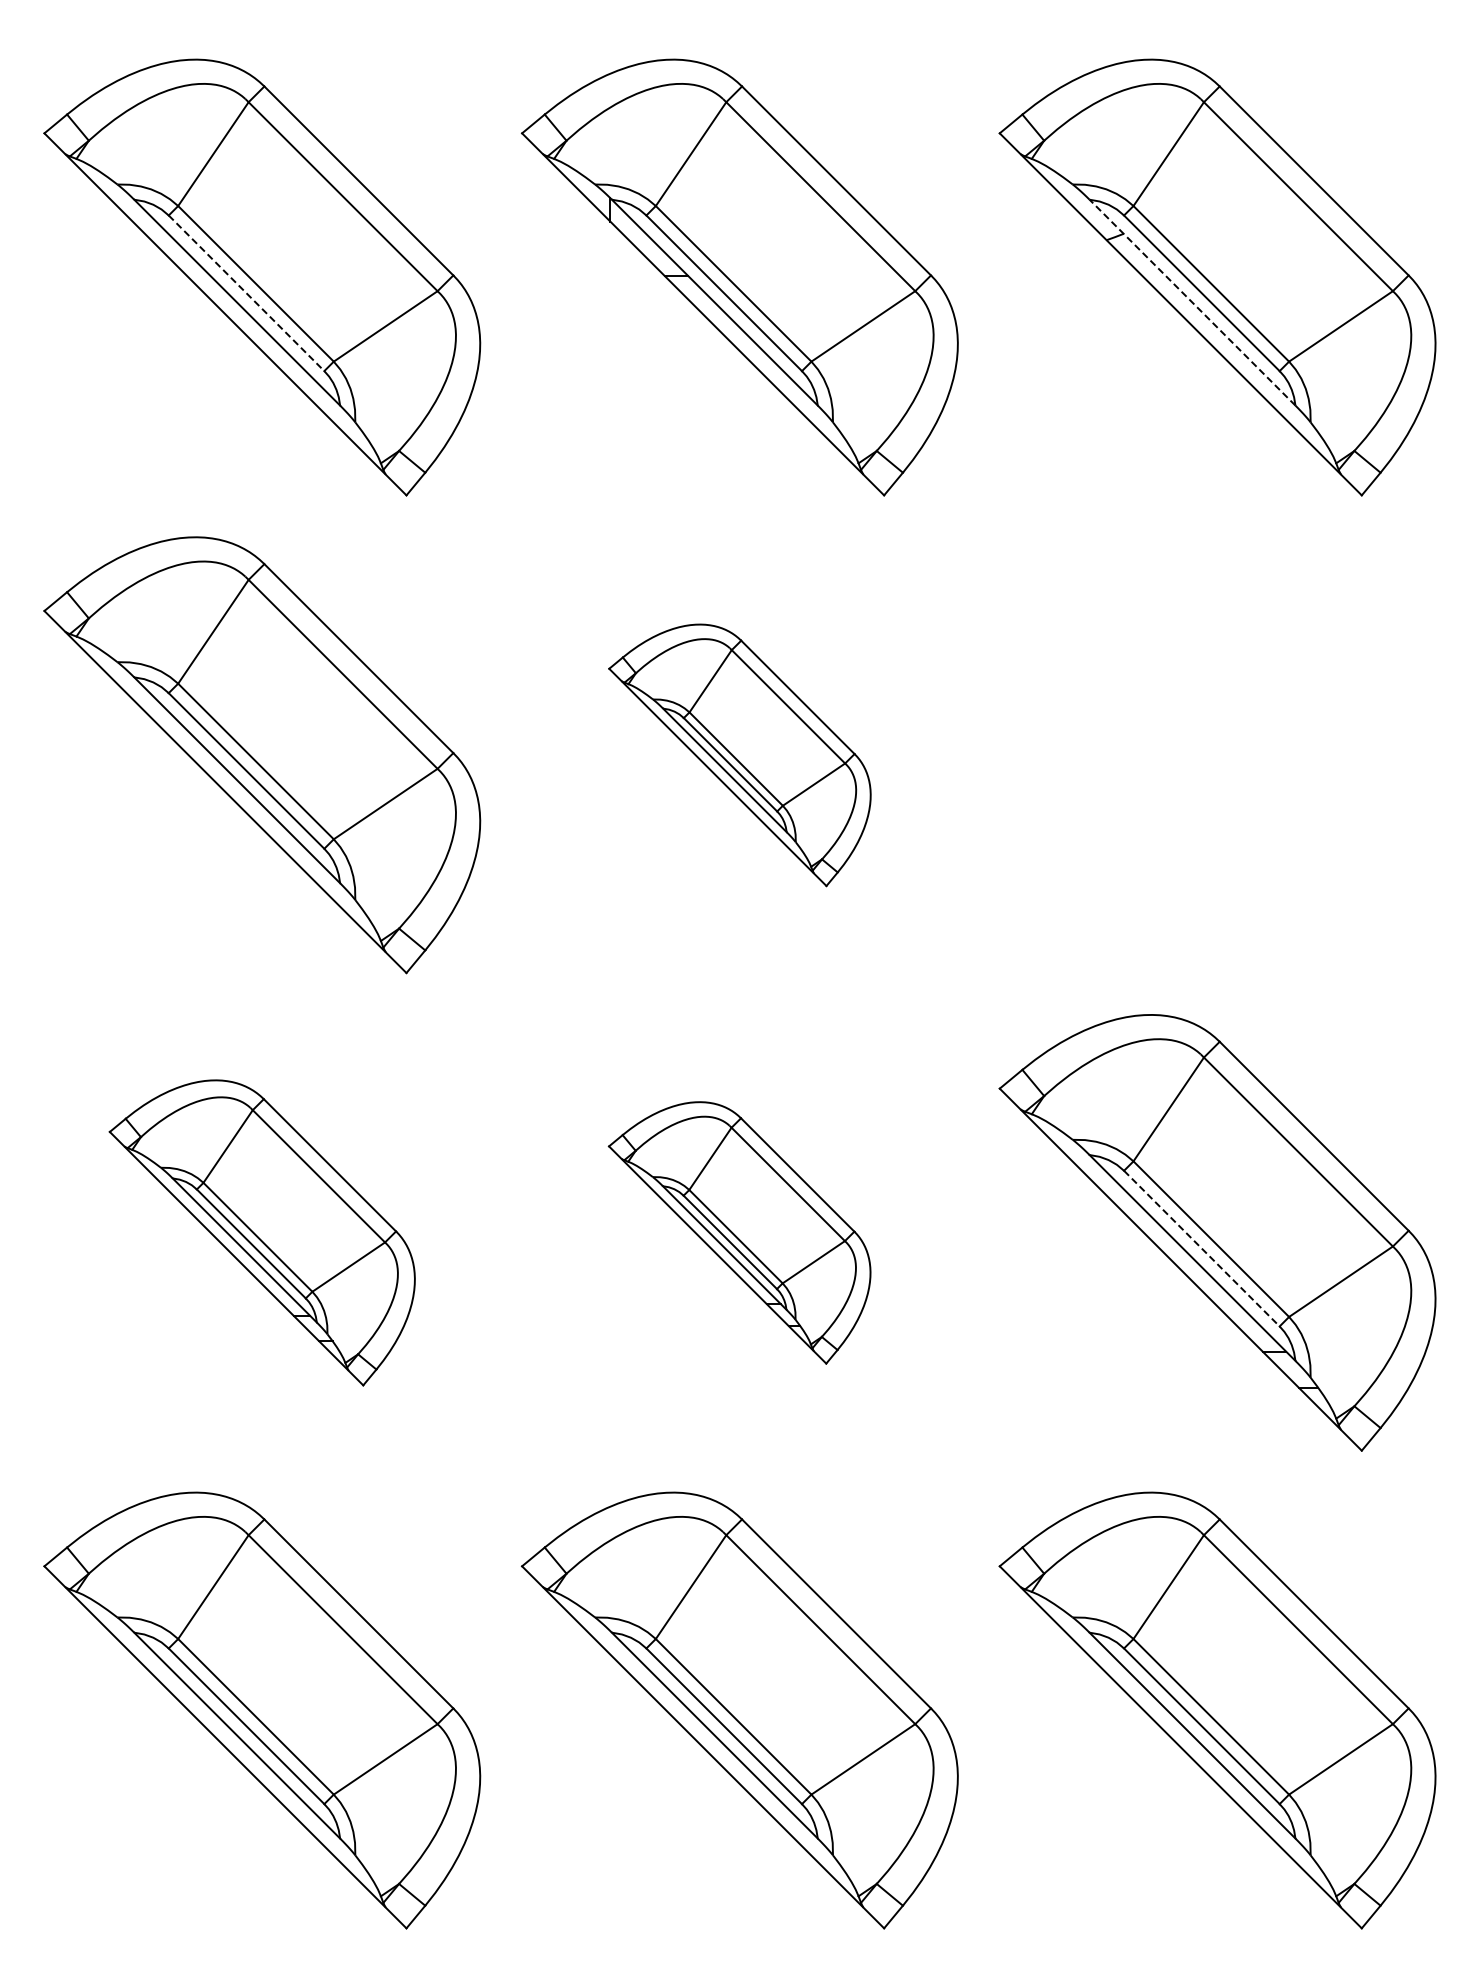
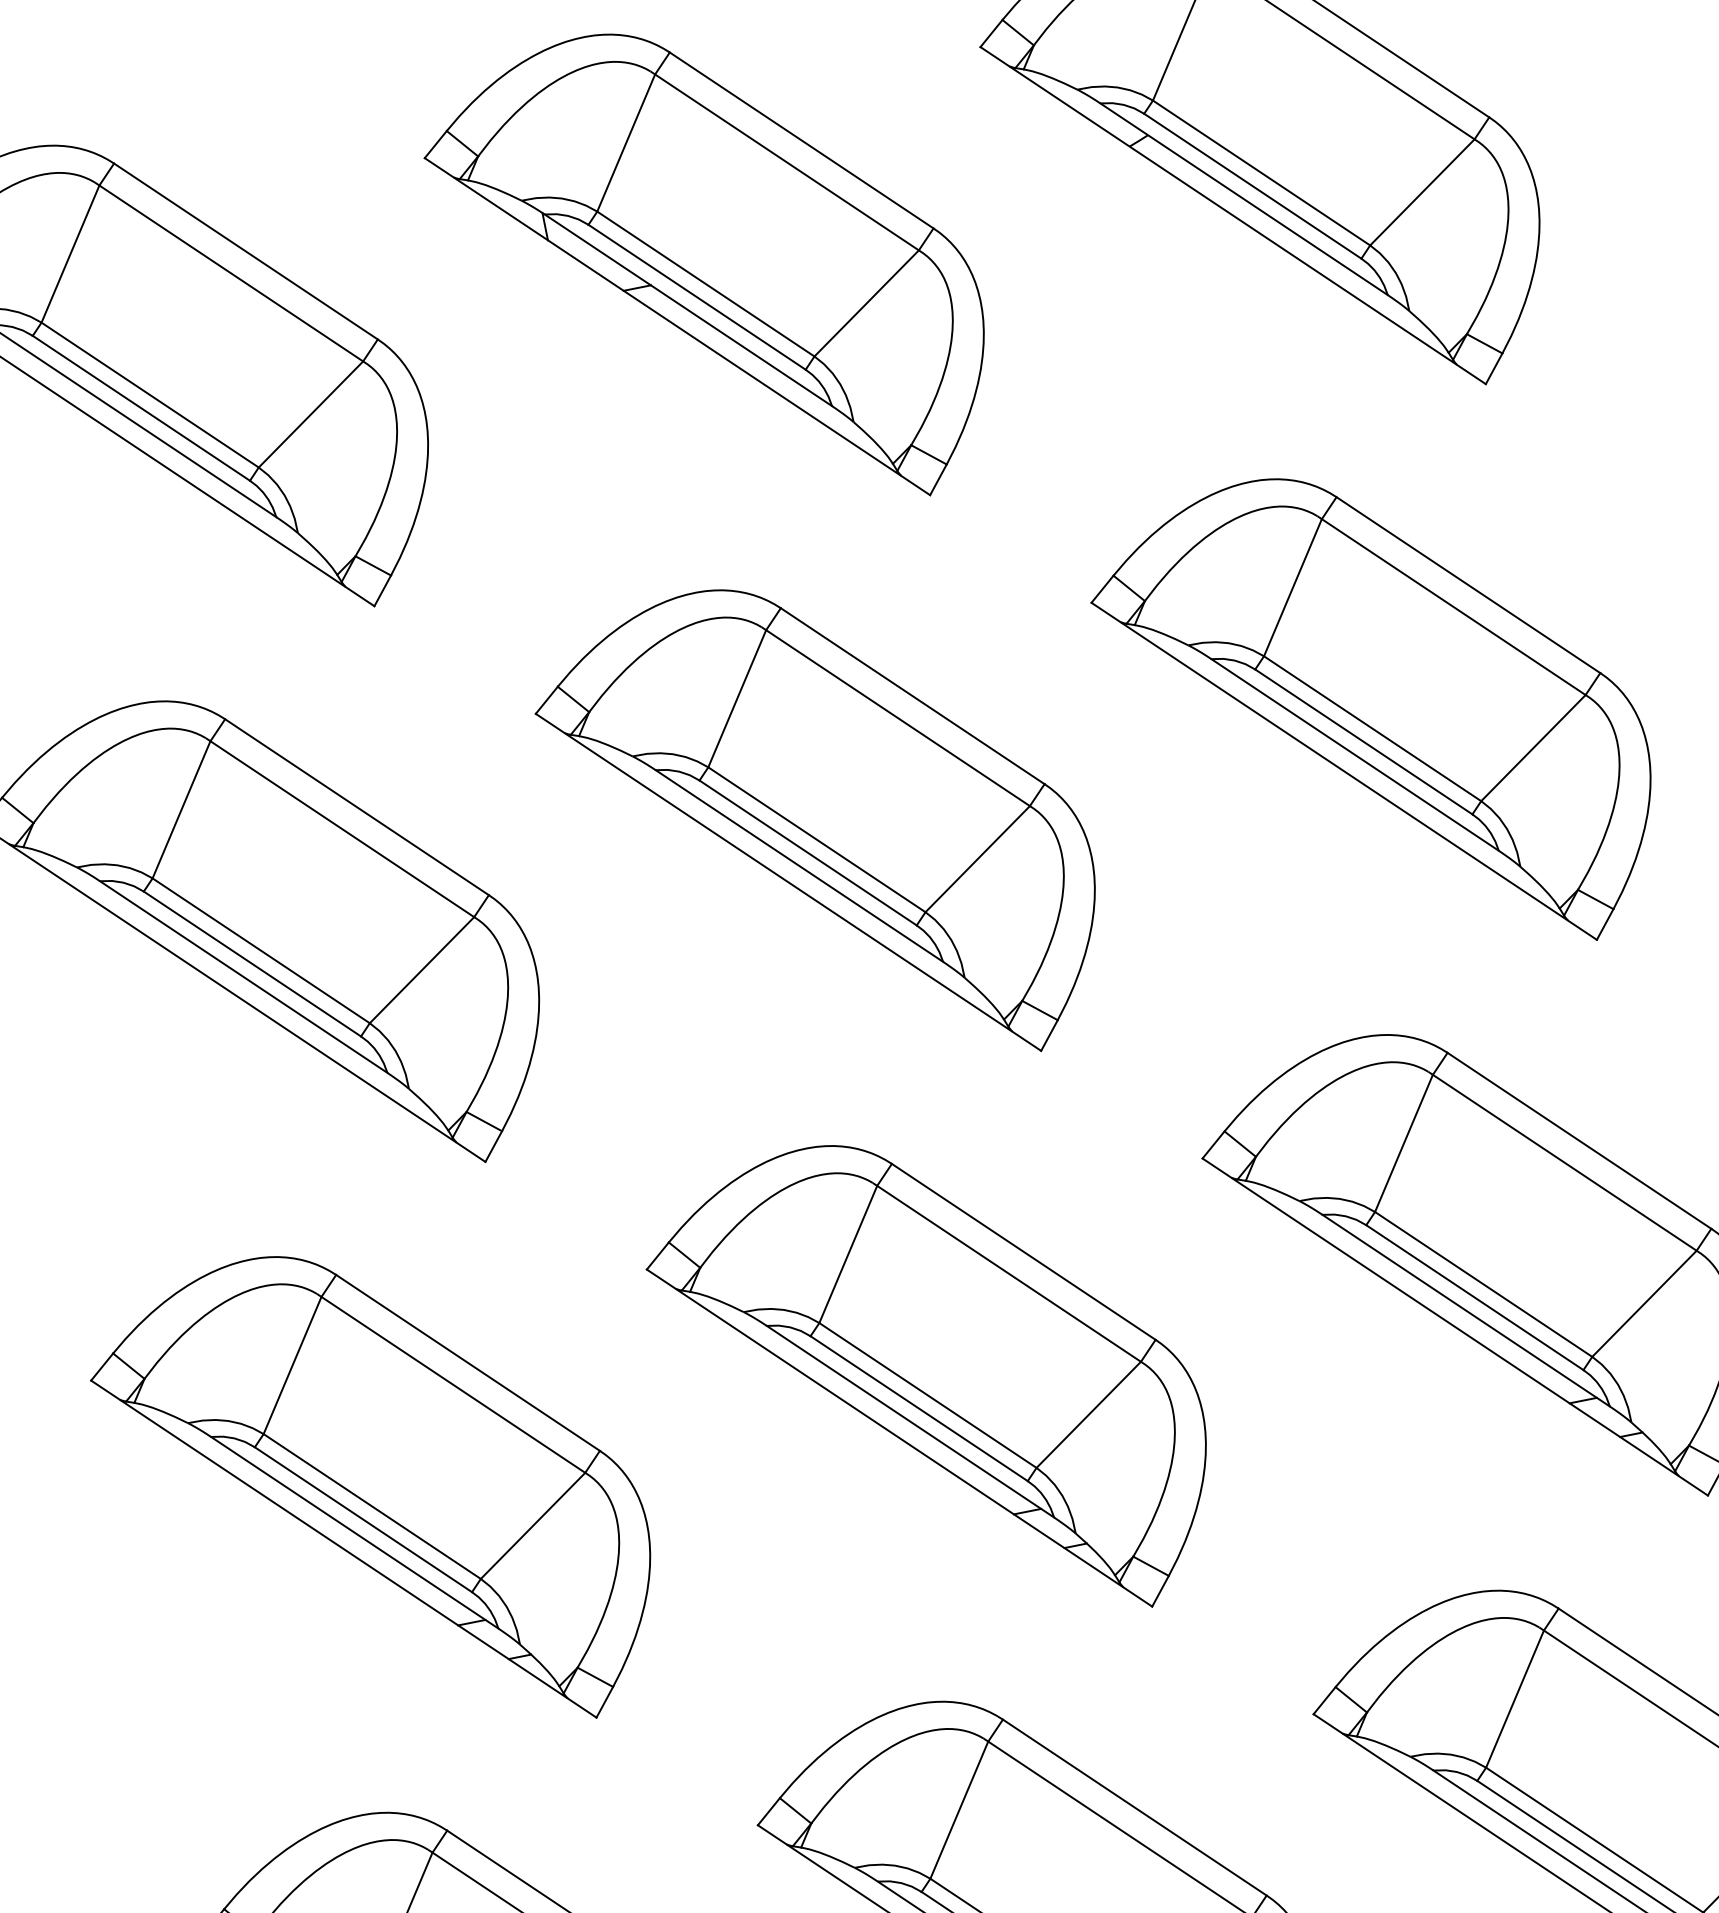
line: (246, 293) -> (141, 408), dashed -> solid
line: (1192, 302) -> (1244, 199), dashed -> solid
part: (739, 755) -> (822, 831), size x1.67
part: (1217, 755) -> (1378, 720), added
part: (262, 1232) -> (378, 1497), size x1.43
part: (739, 1232) -> (933, 1386), size x1.67
line: (1202, 1248) -> (1475, 1297), dashed -> solid

